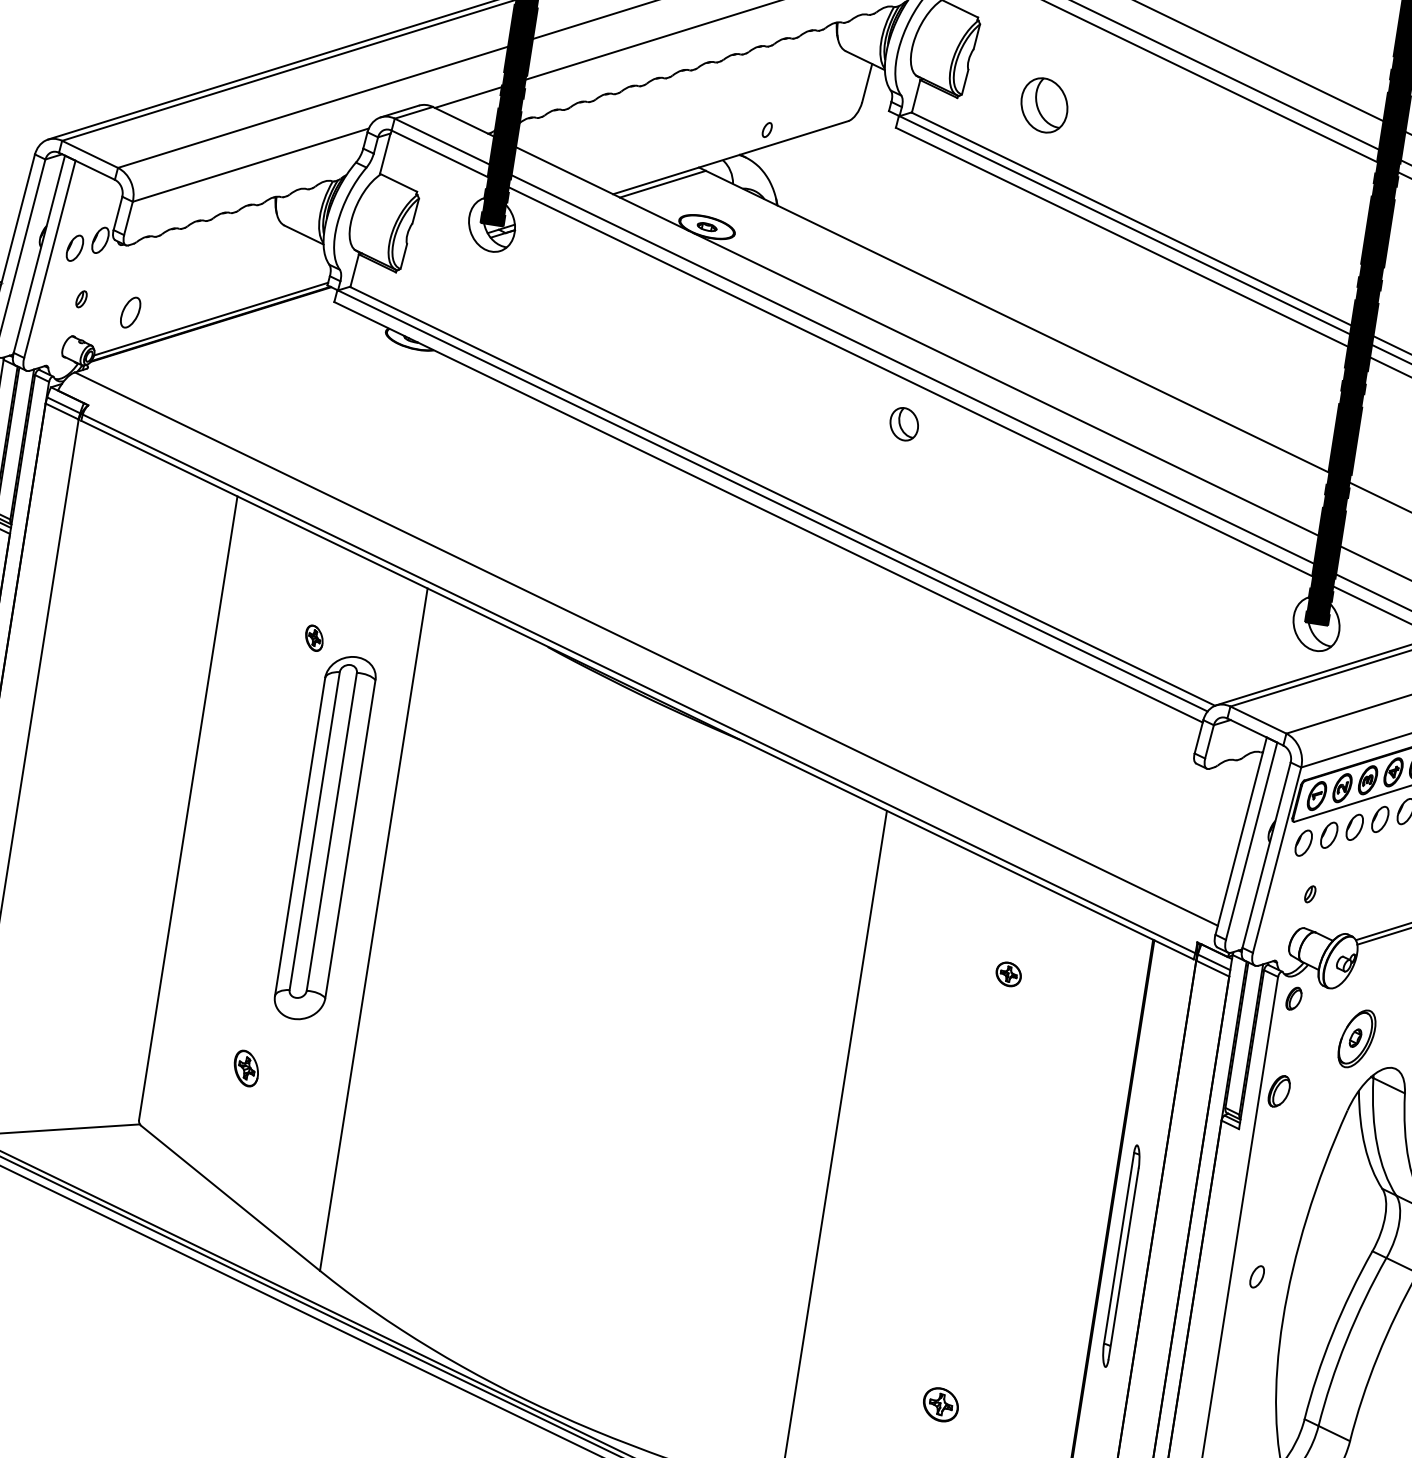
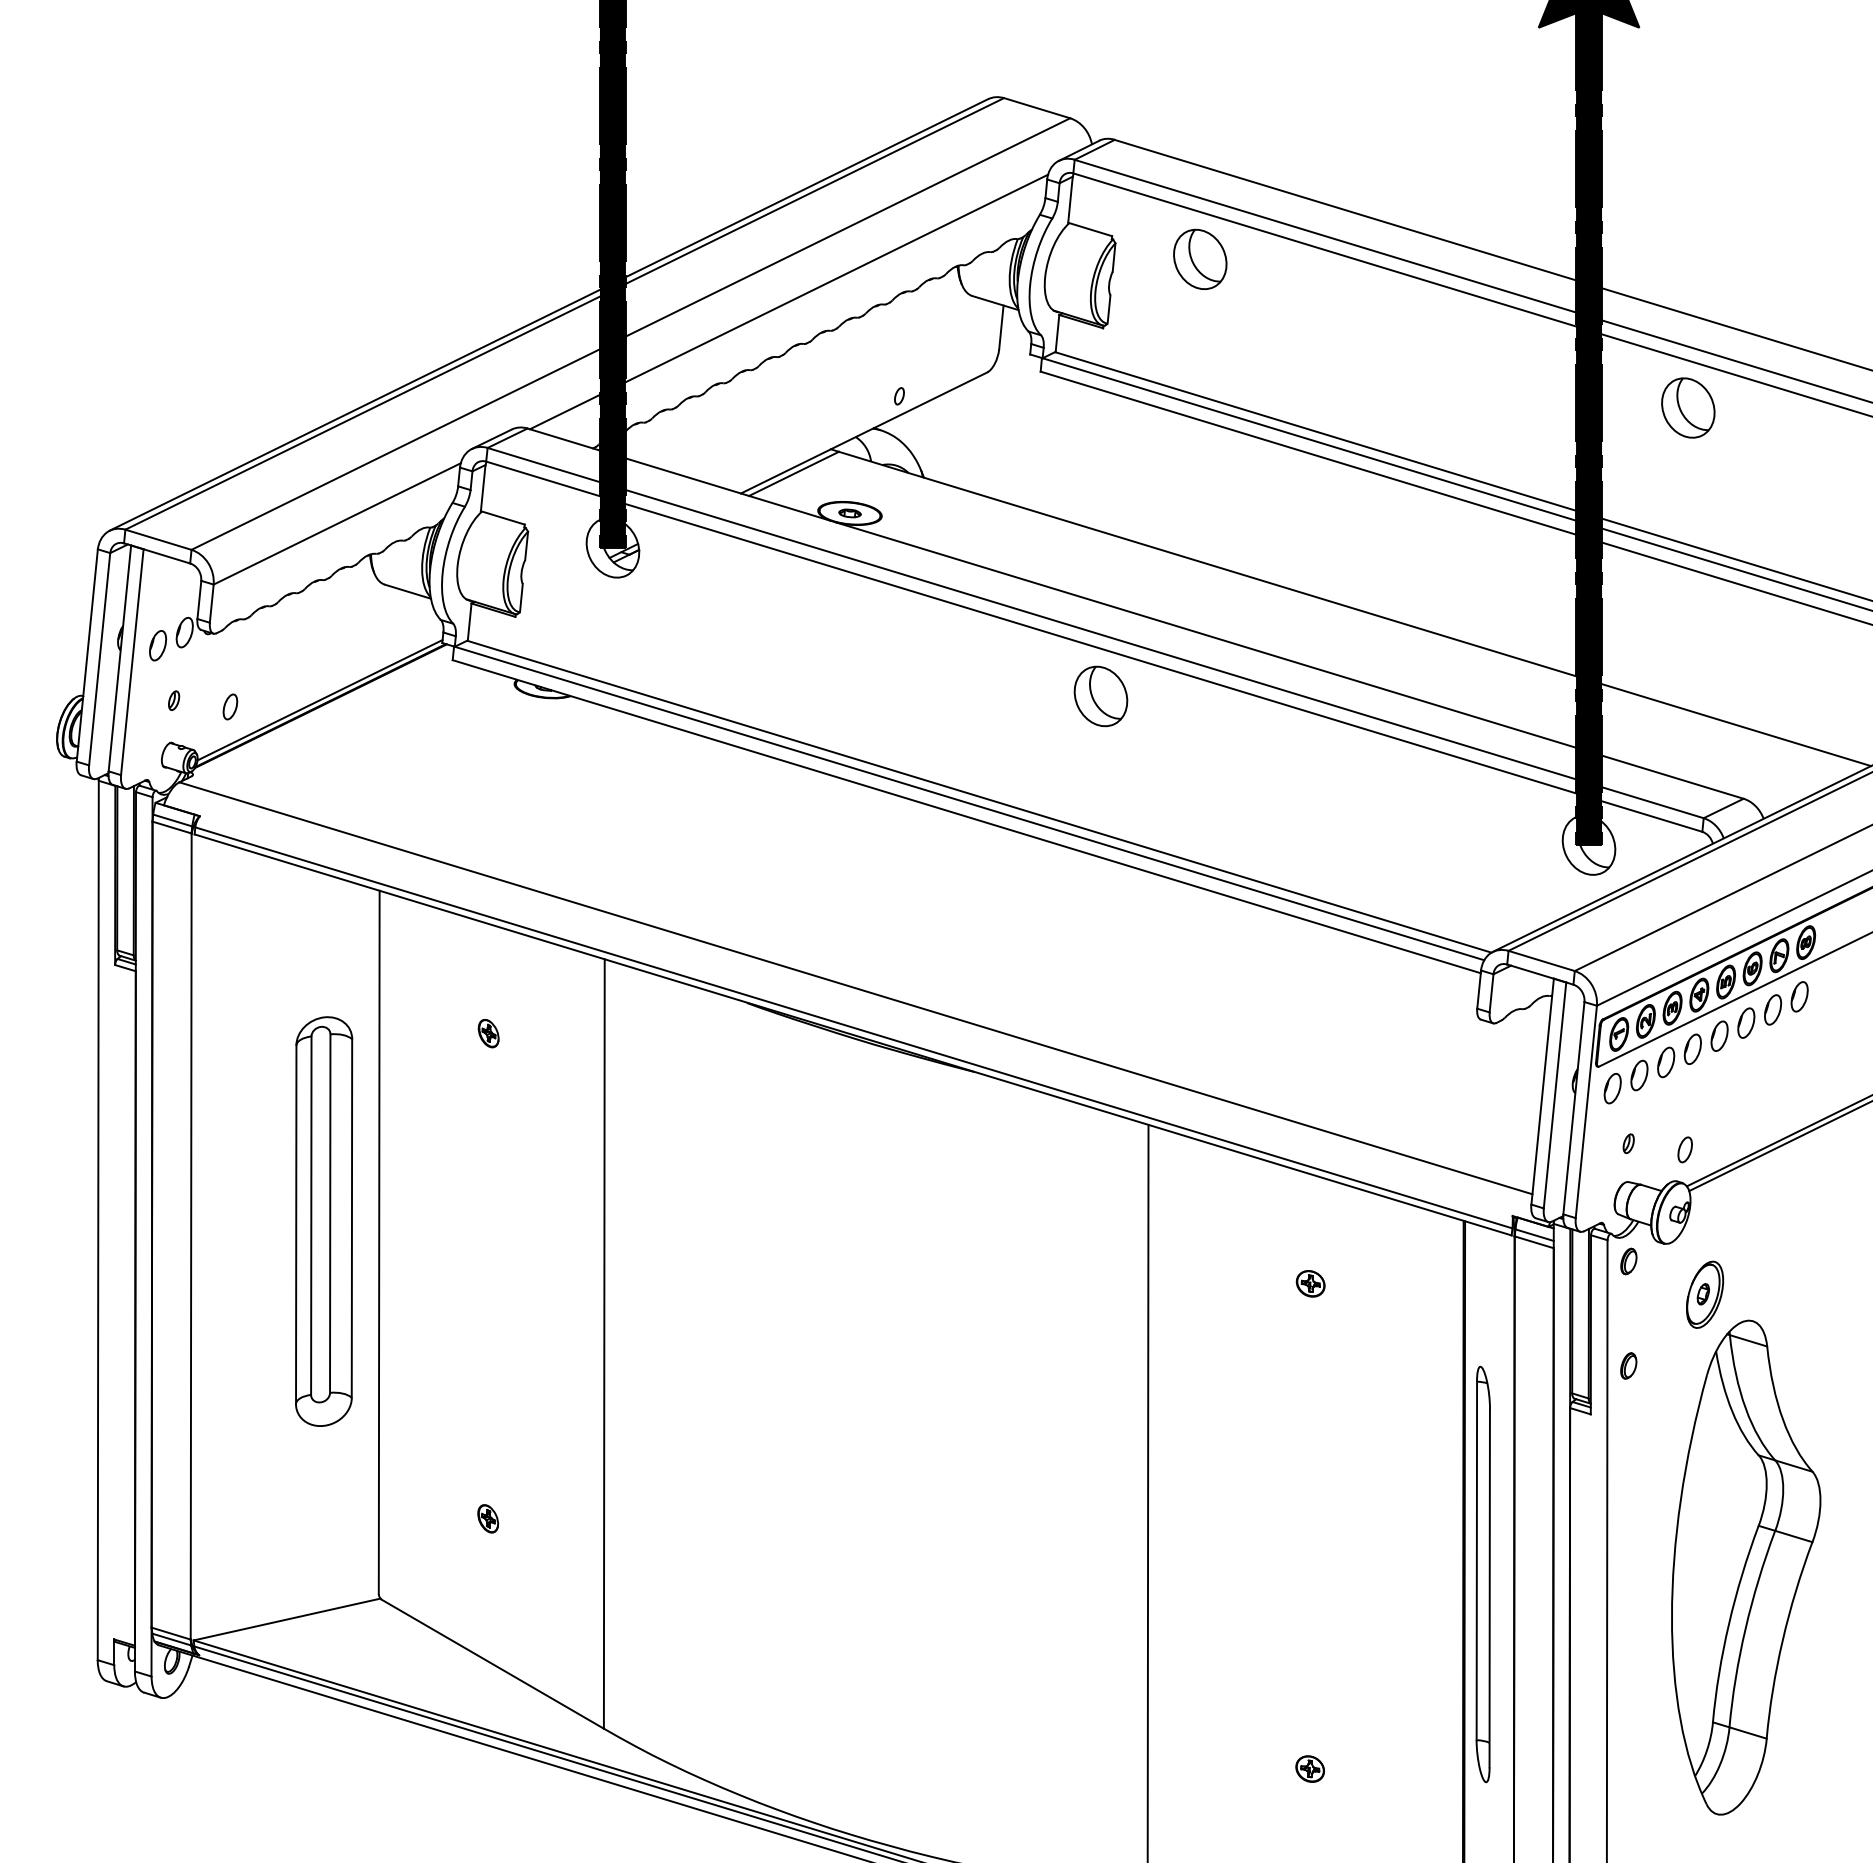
part: (1044, 104) -> (1200, 258), moved
part: (130, 312) -> (230, 706), size x0.71
part: (903, 424) -> (1100, 696), size x1.67
part: (325, 838) -> (324, 1221), moved
part: (246, 1068) -> (488, 1518), size x0.71
part: (1279, 1090) -> (1628, 1365), size x0.71
part: (1120, 1256) -> (1482, 1574), size x1.67
part: (1256, 1276) -> (1684, 1149), moved
part: (940, 1404) -> (1309, 1768), size x0.71

